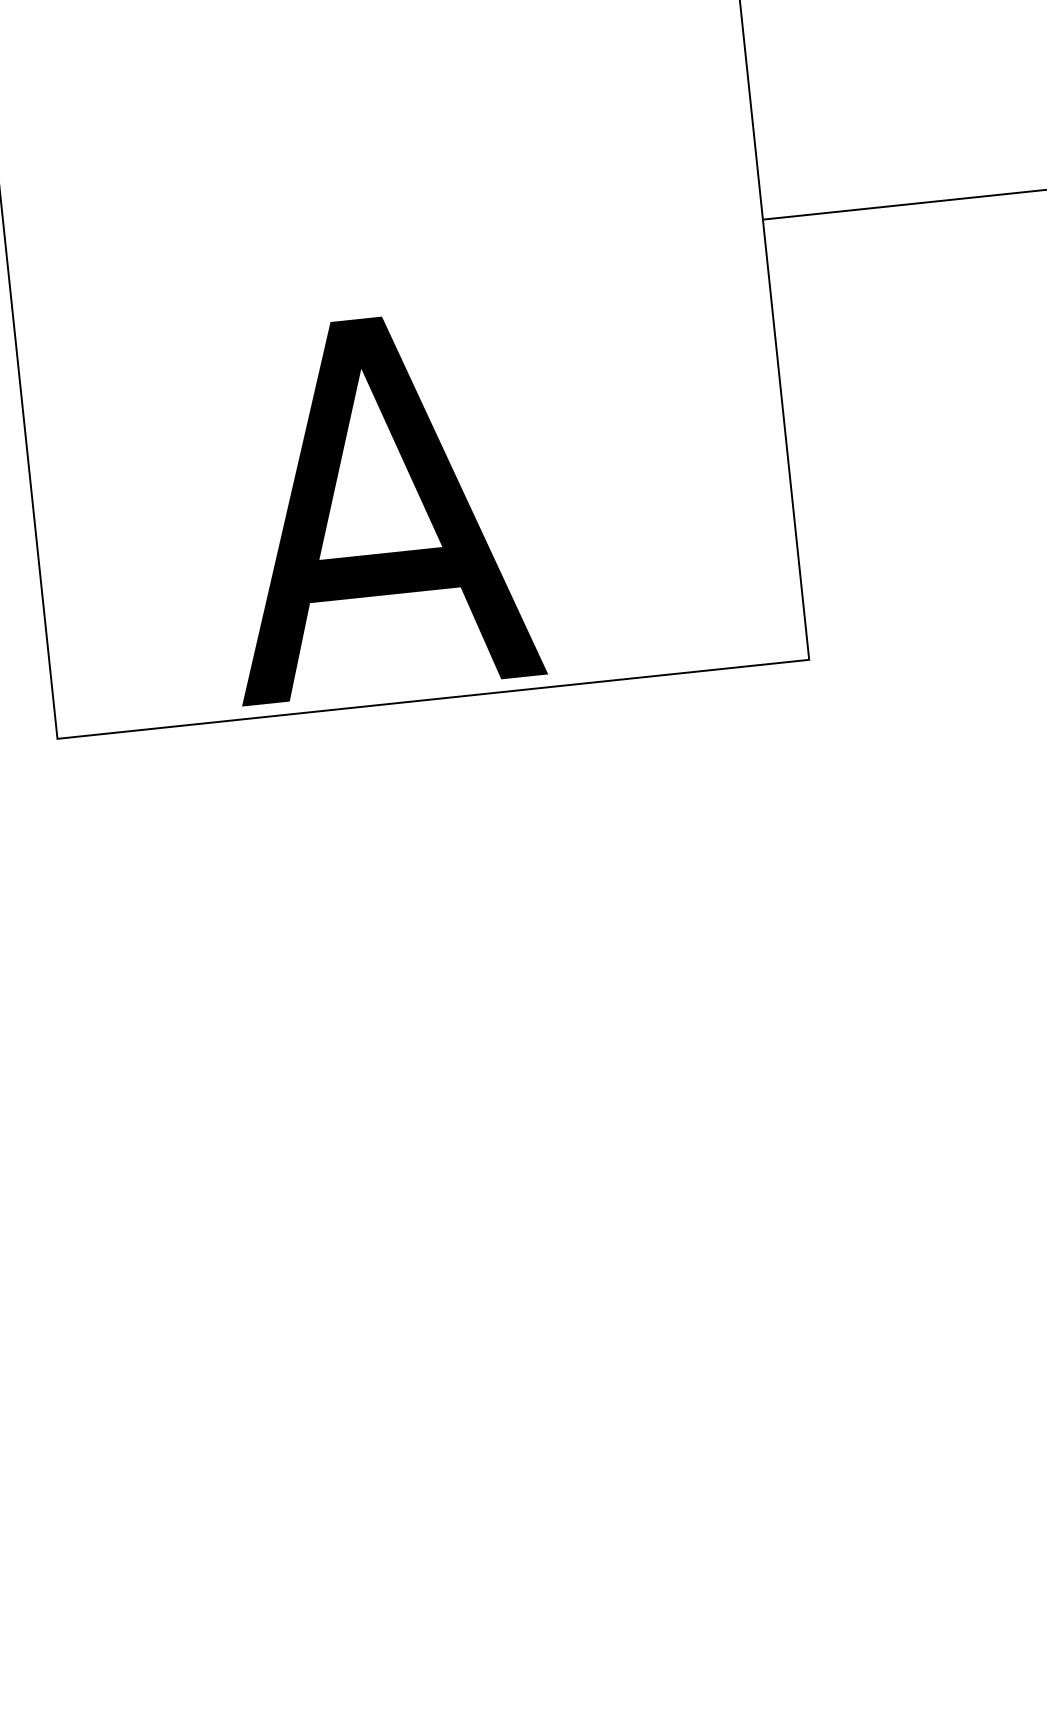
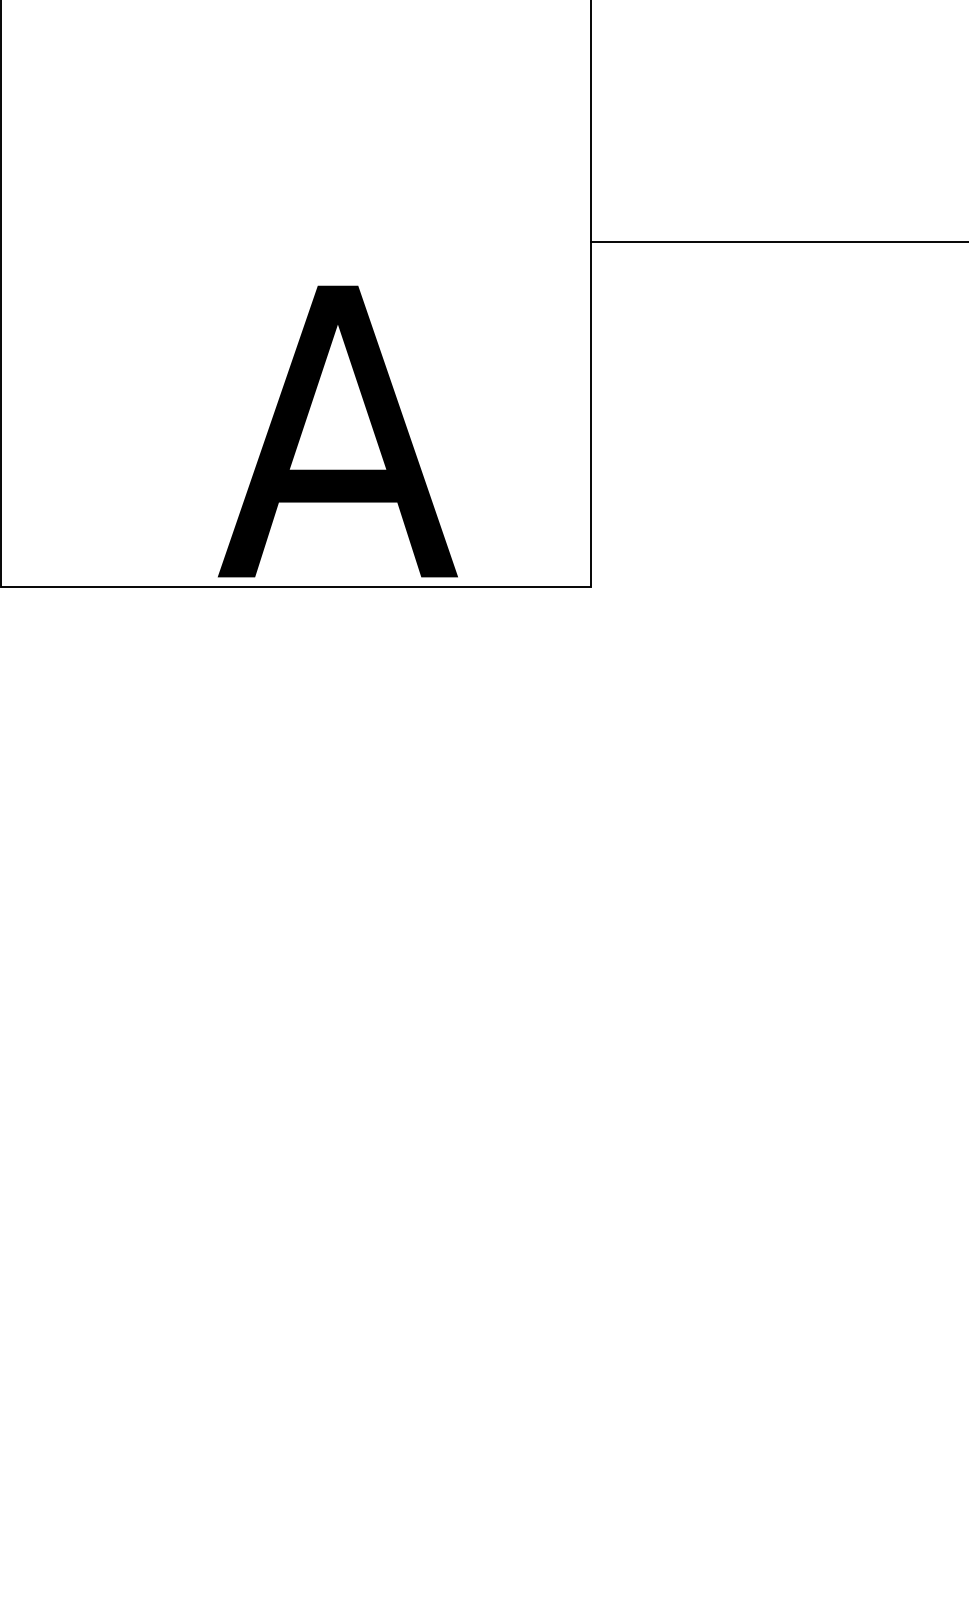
text: (375, 504) -> (337, 431), moved

